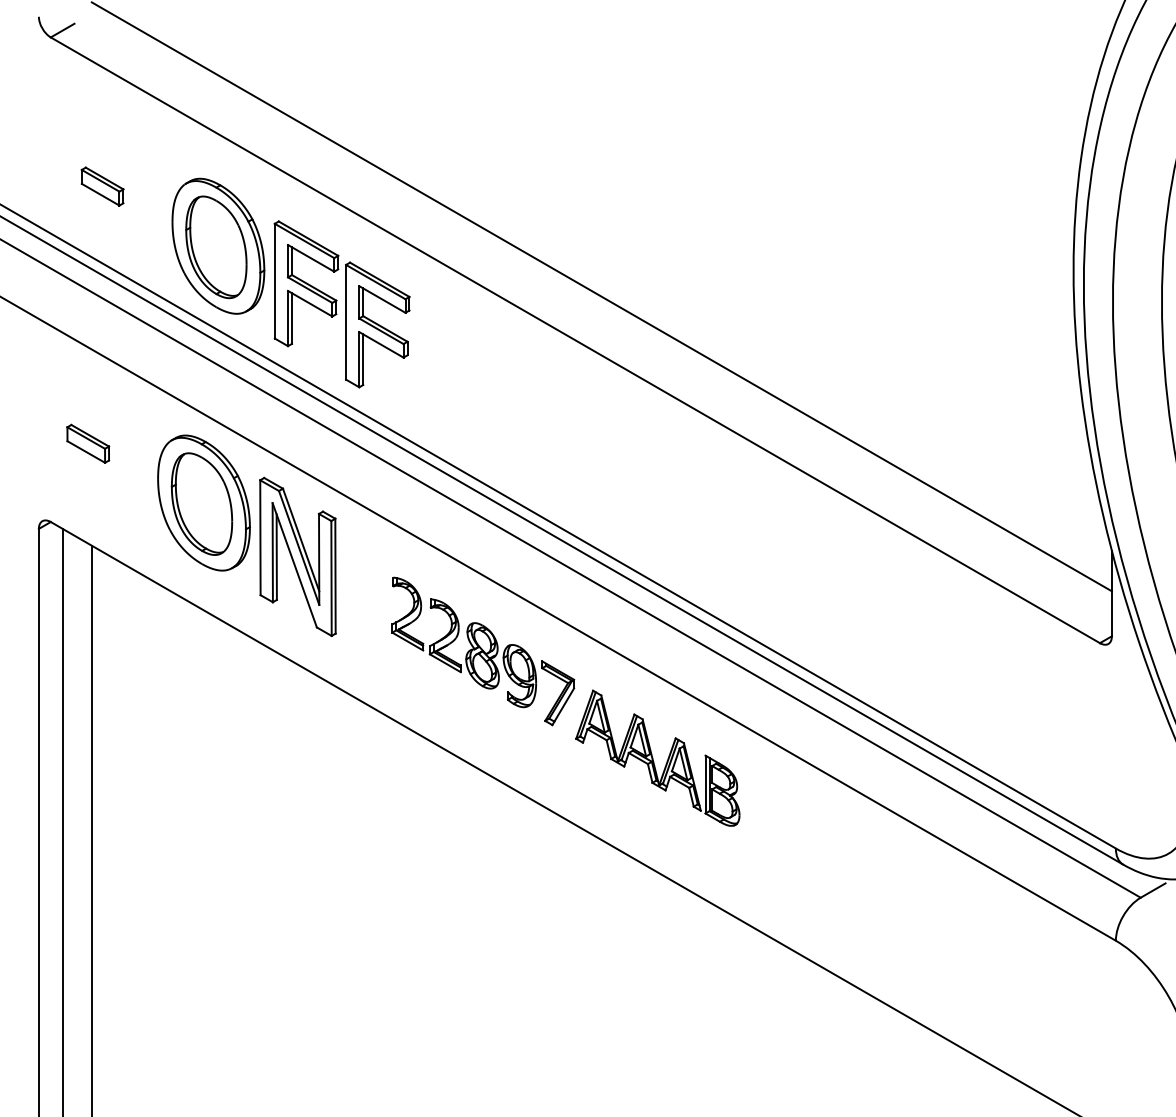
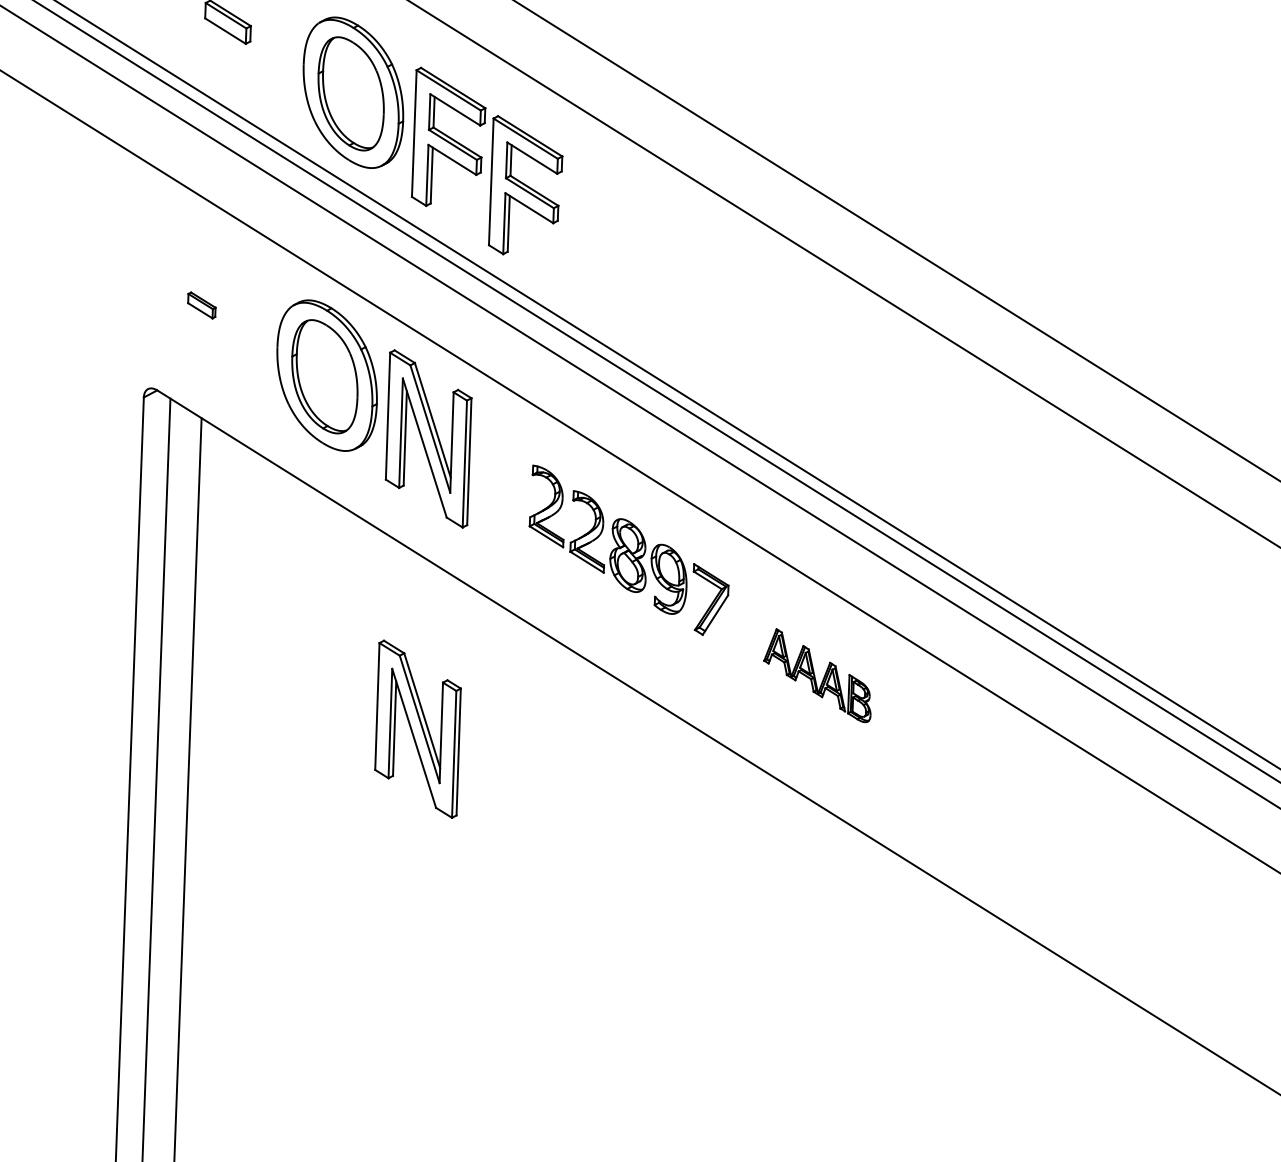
part: (88, 443) -> (202, 305), size x0.6
part: (657, 757) -> (817, 674), size x0.6
part: (297, 819) -> (417, 728), added

